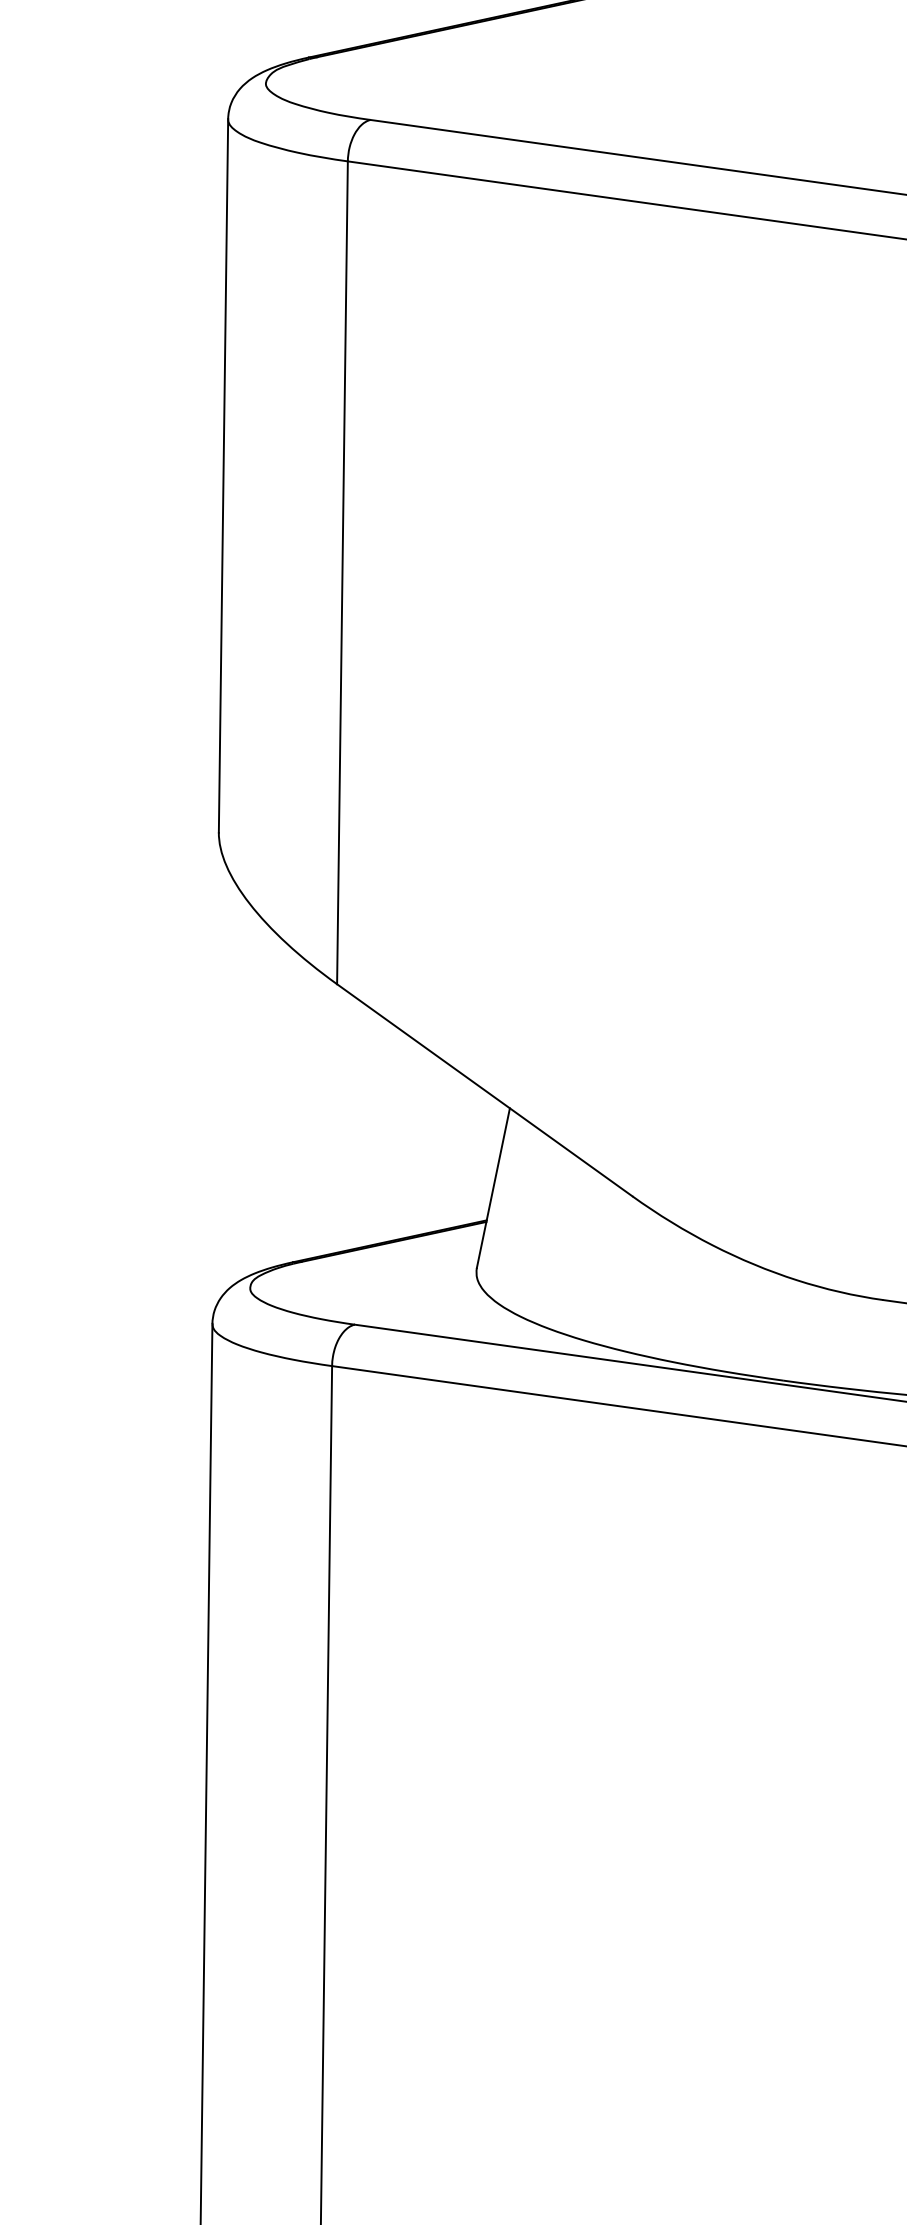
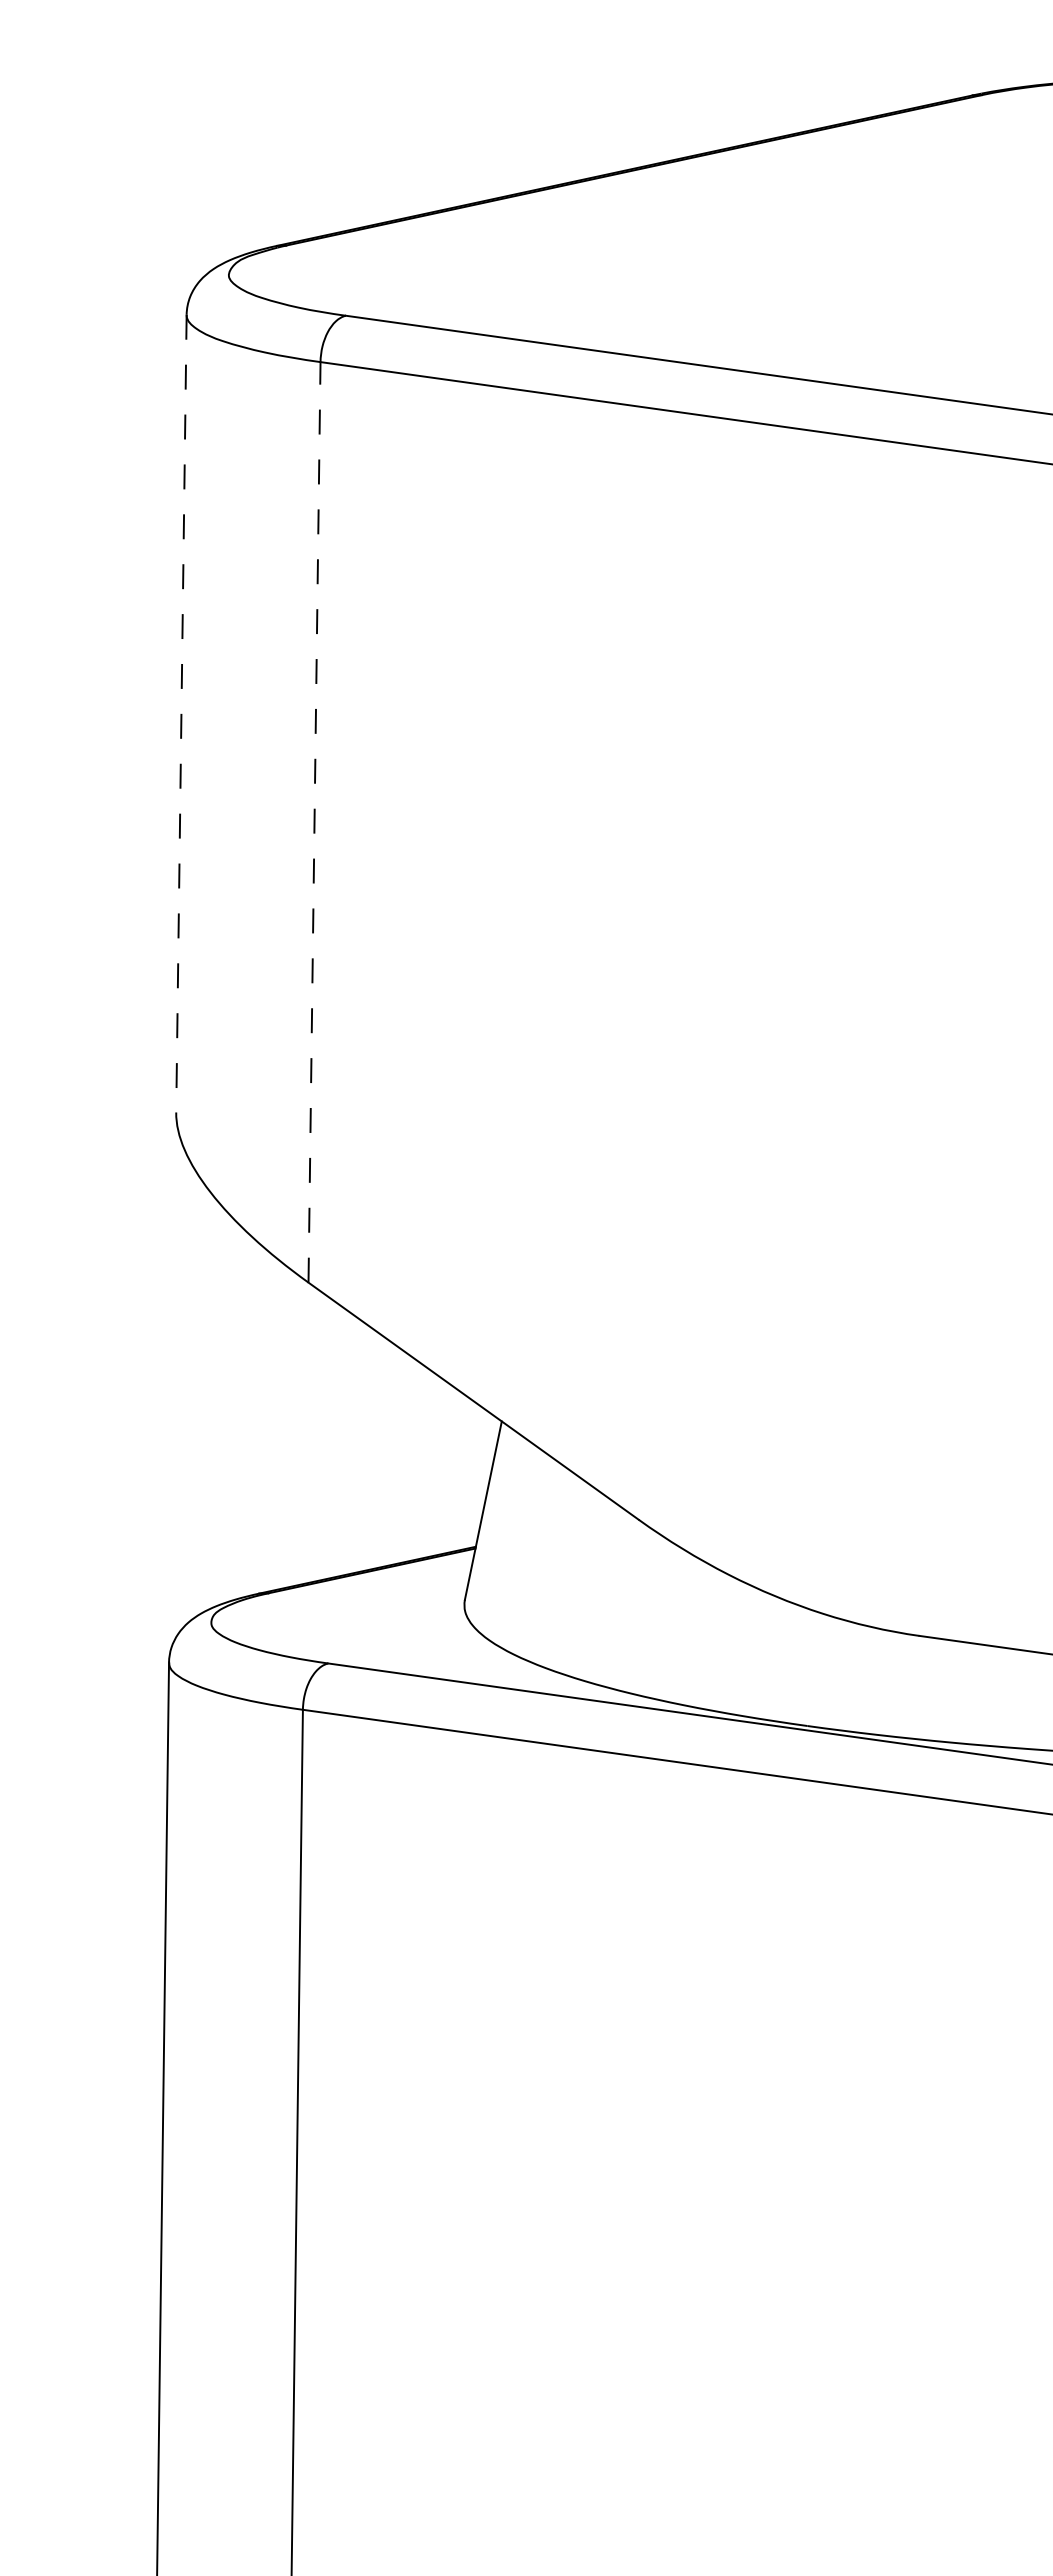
line: (223, 476) -> (181, 714), solid -> dashed
line: (342, 572) -> (314, 821), solid -> dashed

